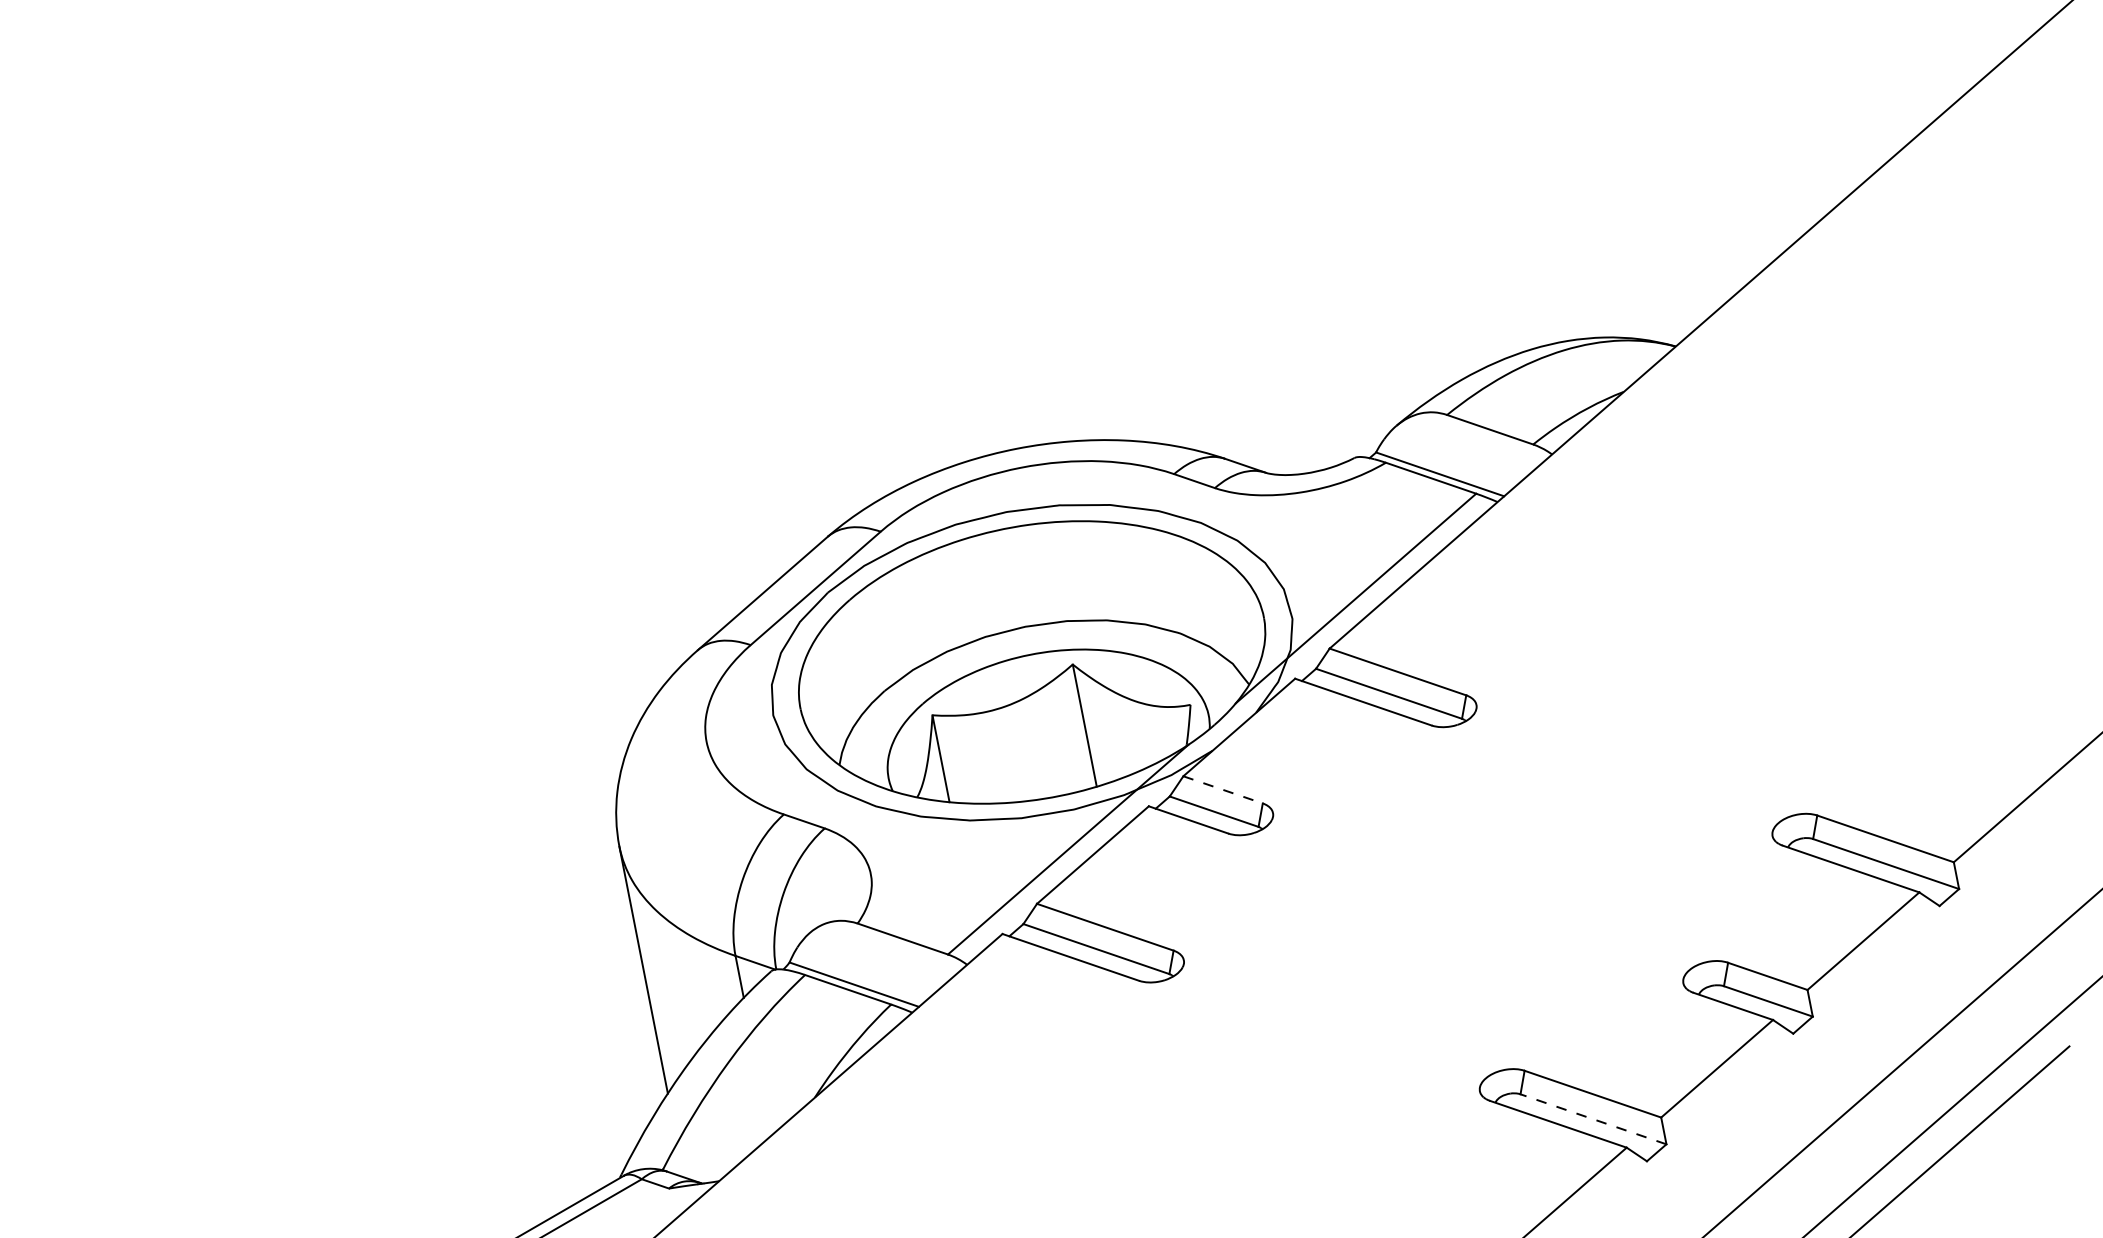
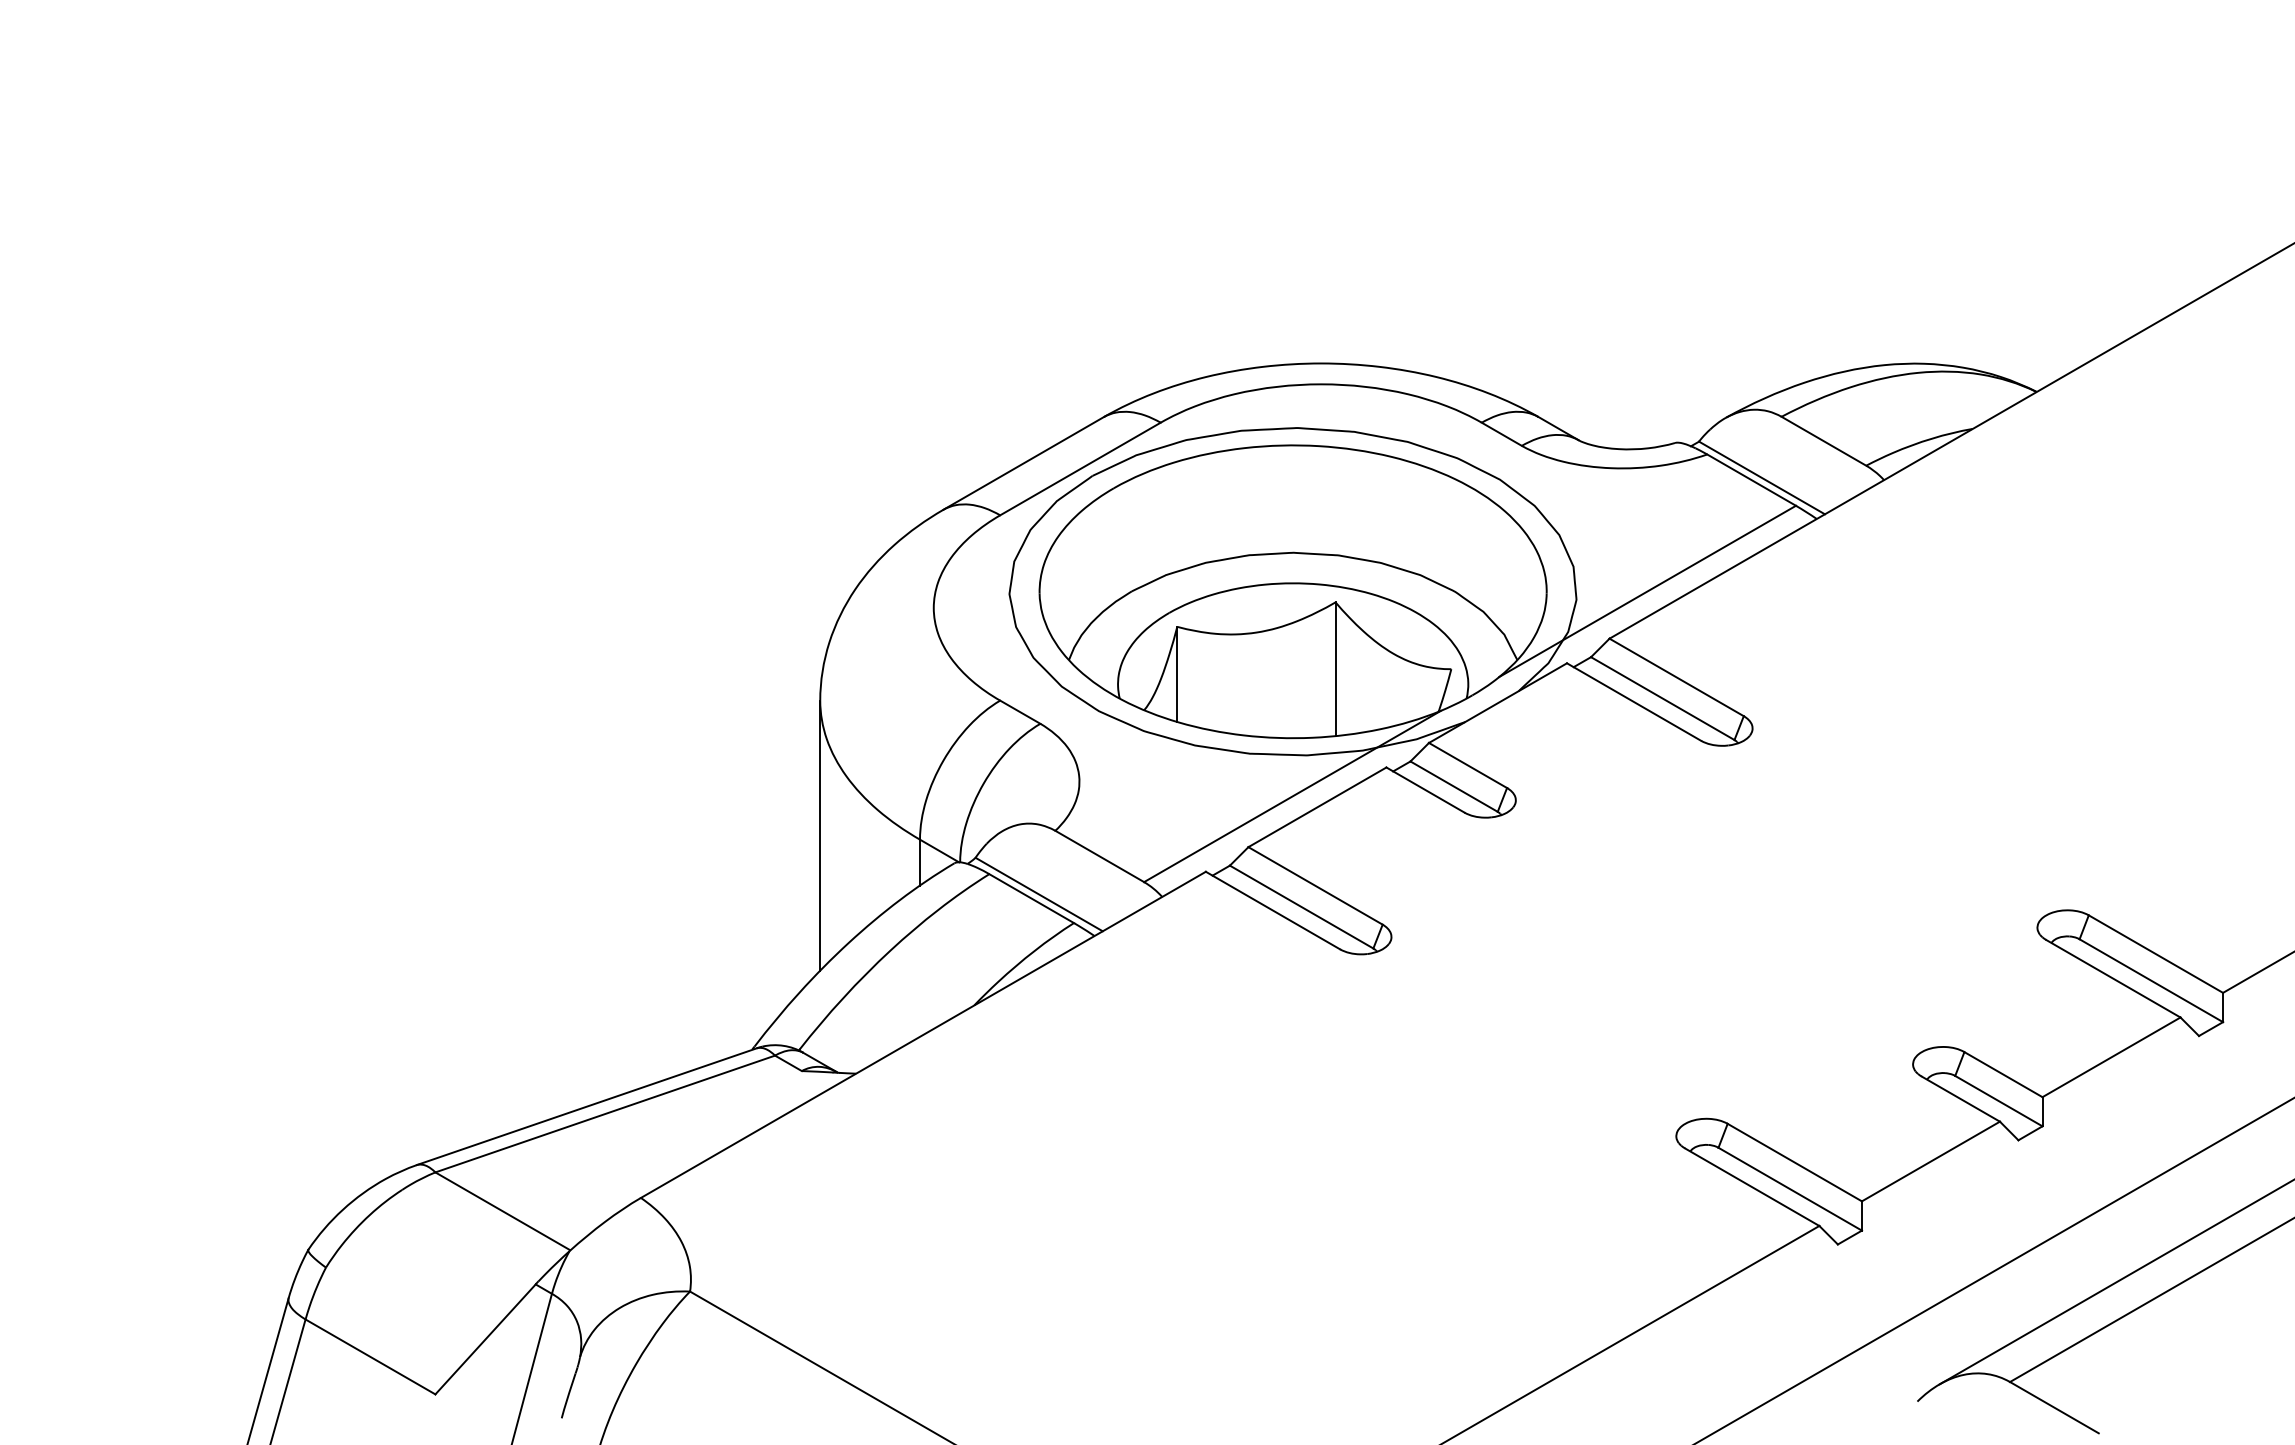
line: (1223, 789) -> (1468, 765), dashed -> solid
line: (1593, 1119) -> (1790, 1189), dashed -> solid

